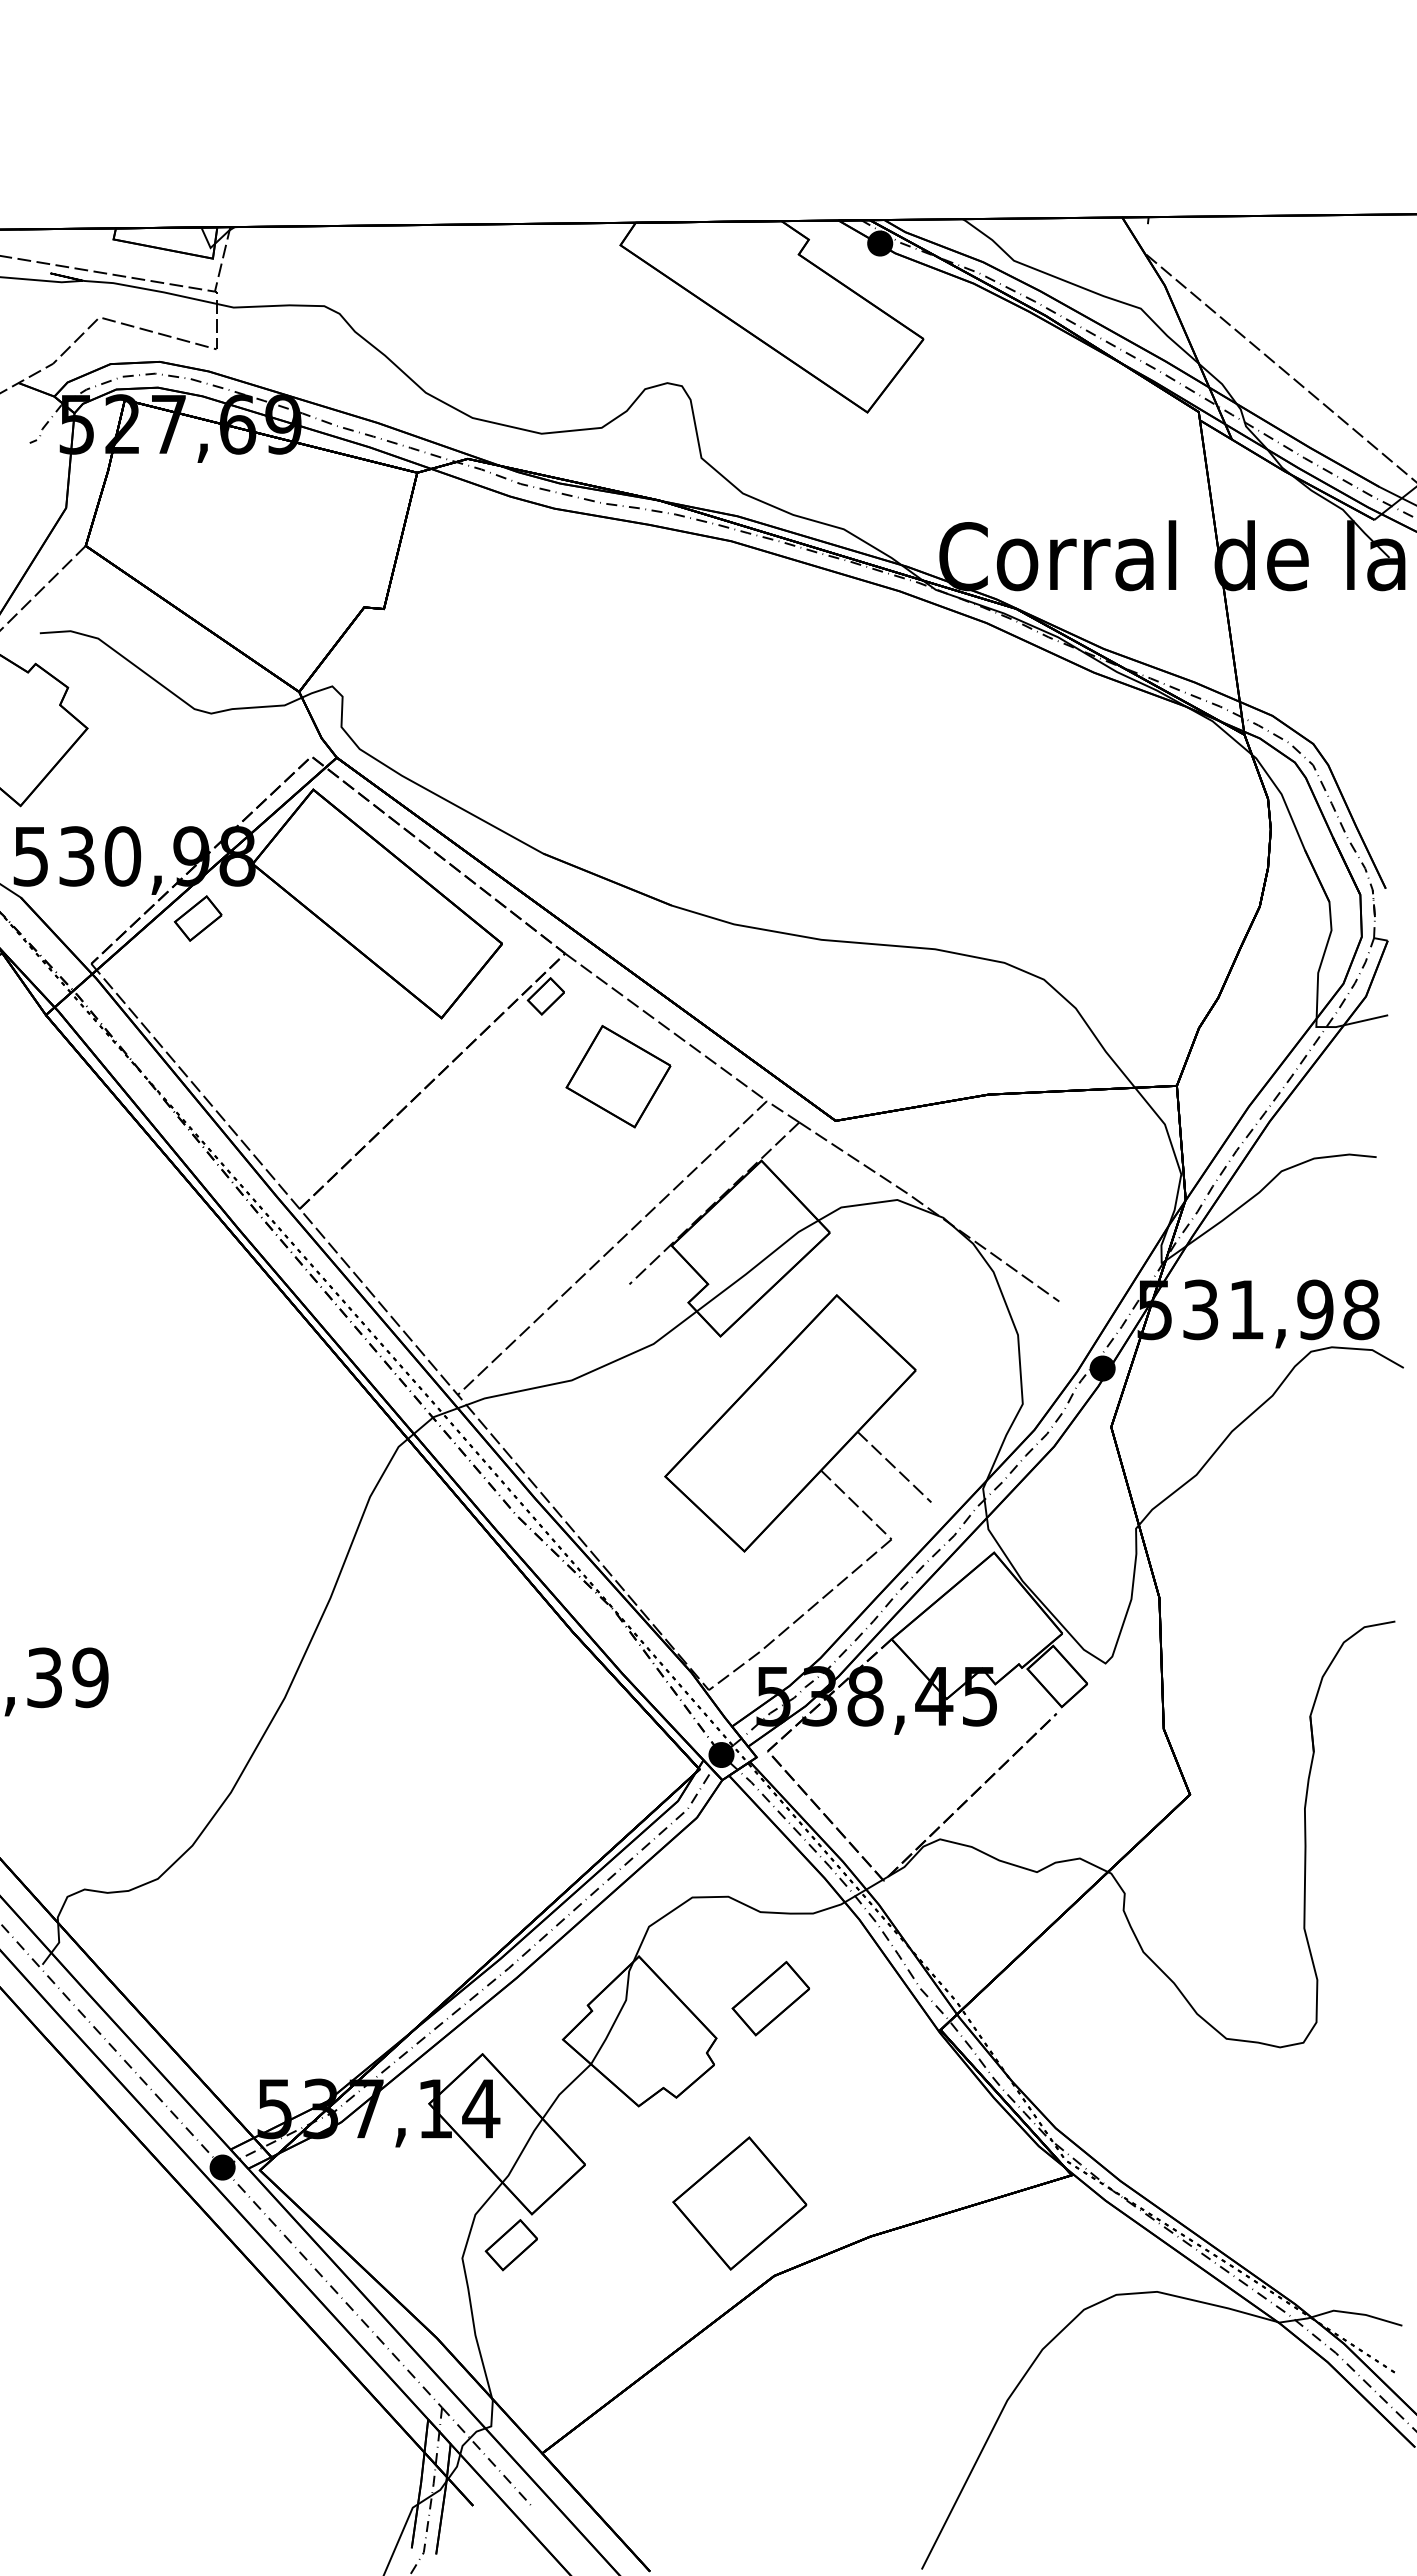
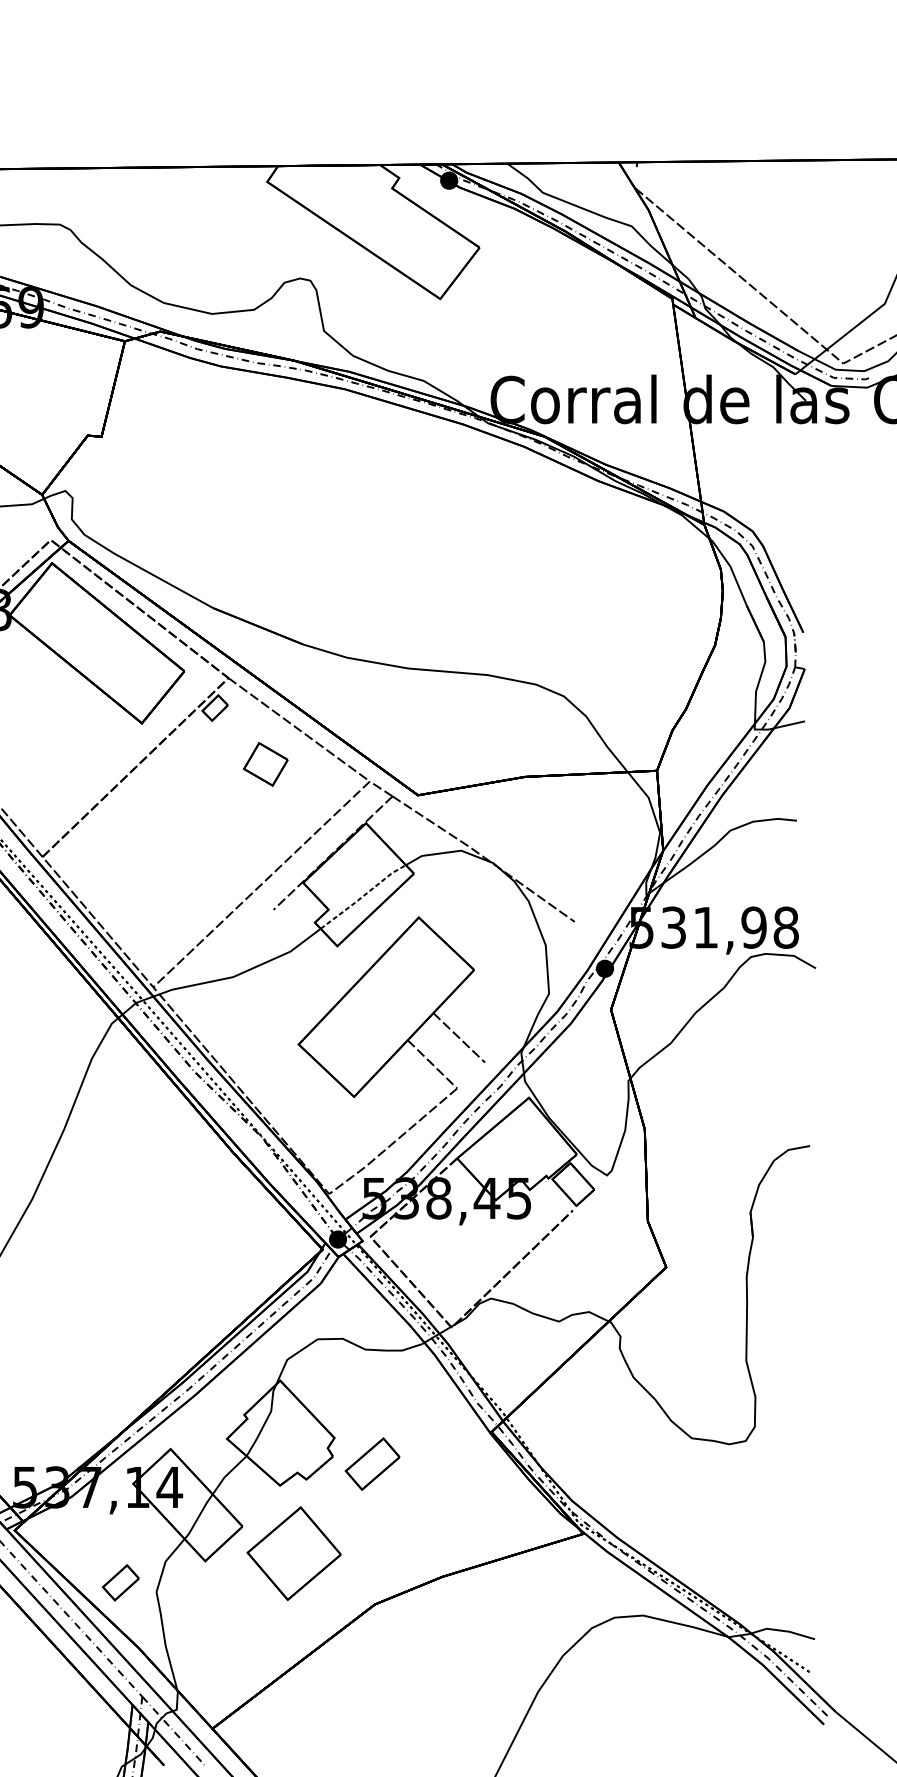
part: (618, 1076) -> (265, 764), size x0.6
line: (757, 1265) -> (363, 896), solid -> dashed
part: (770, 1998) -> (372, 1464), moved
part: (739, 2203) -> (293, 1553), moved
part: (510, 2245) -> (120, 1583), moved

